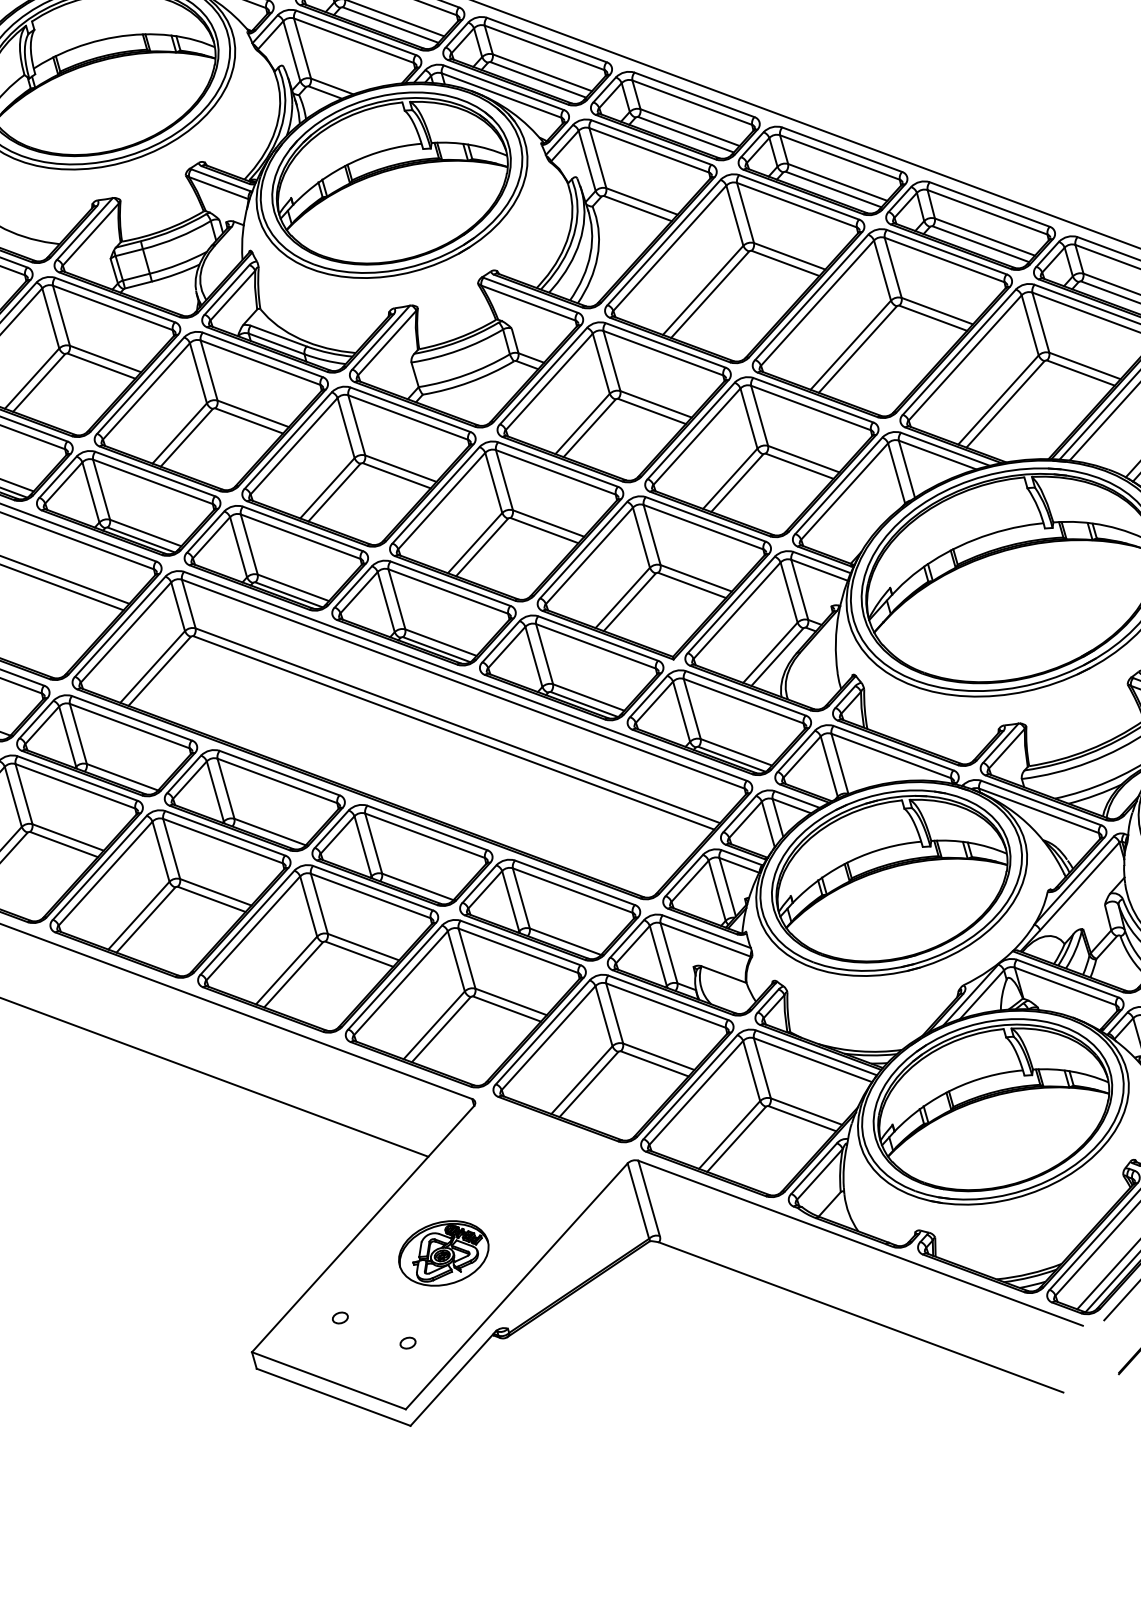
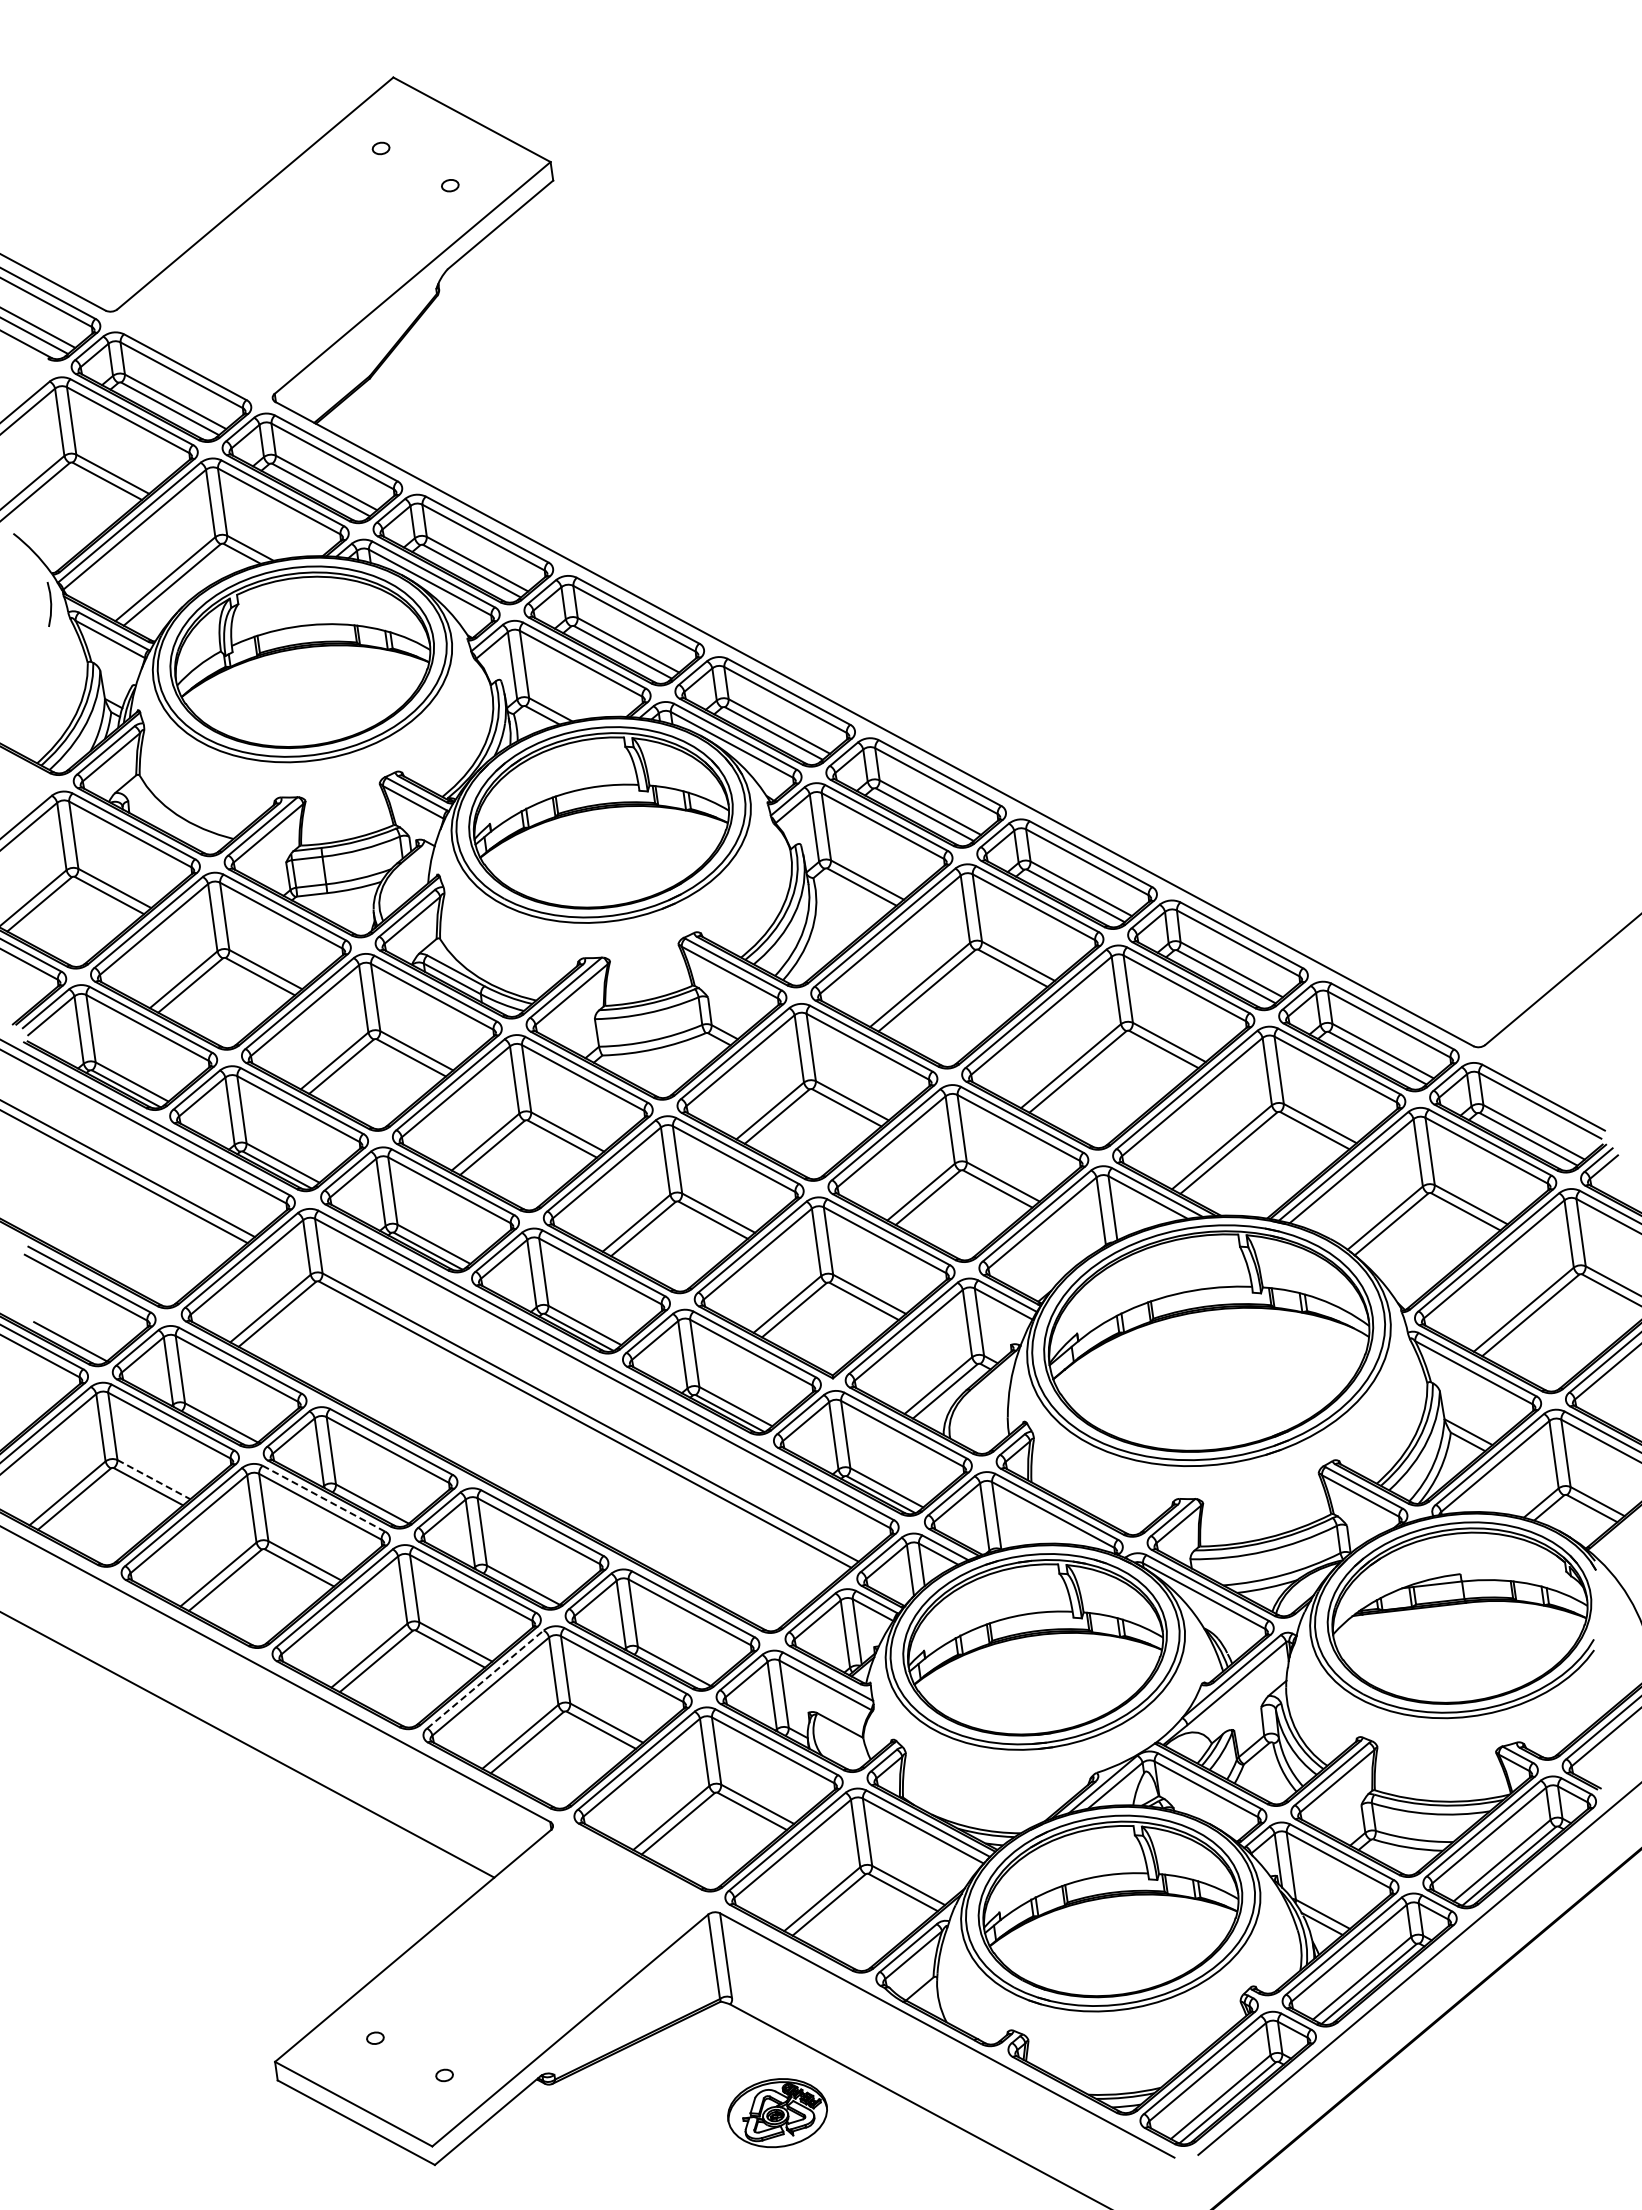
line: (225, 833) -> (324, 1498), solid -> dashed
line: (68, 837) -> (154, 1479), solid -> dashed
line: (395, 977) -> (485, 1679), solid -> dashed
part: (443, 1253) -> (777, 2113), moved

